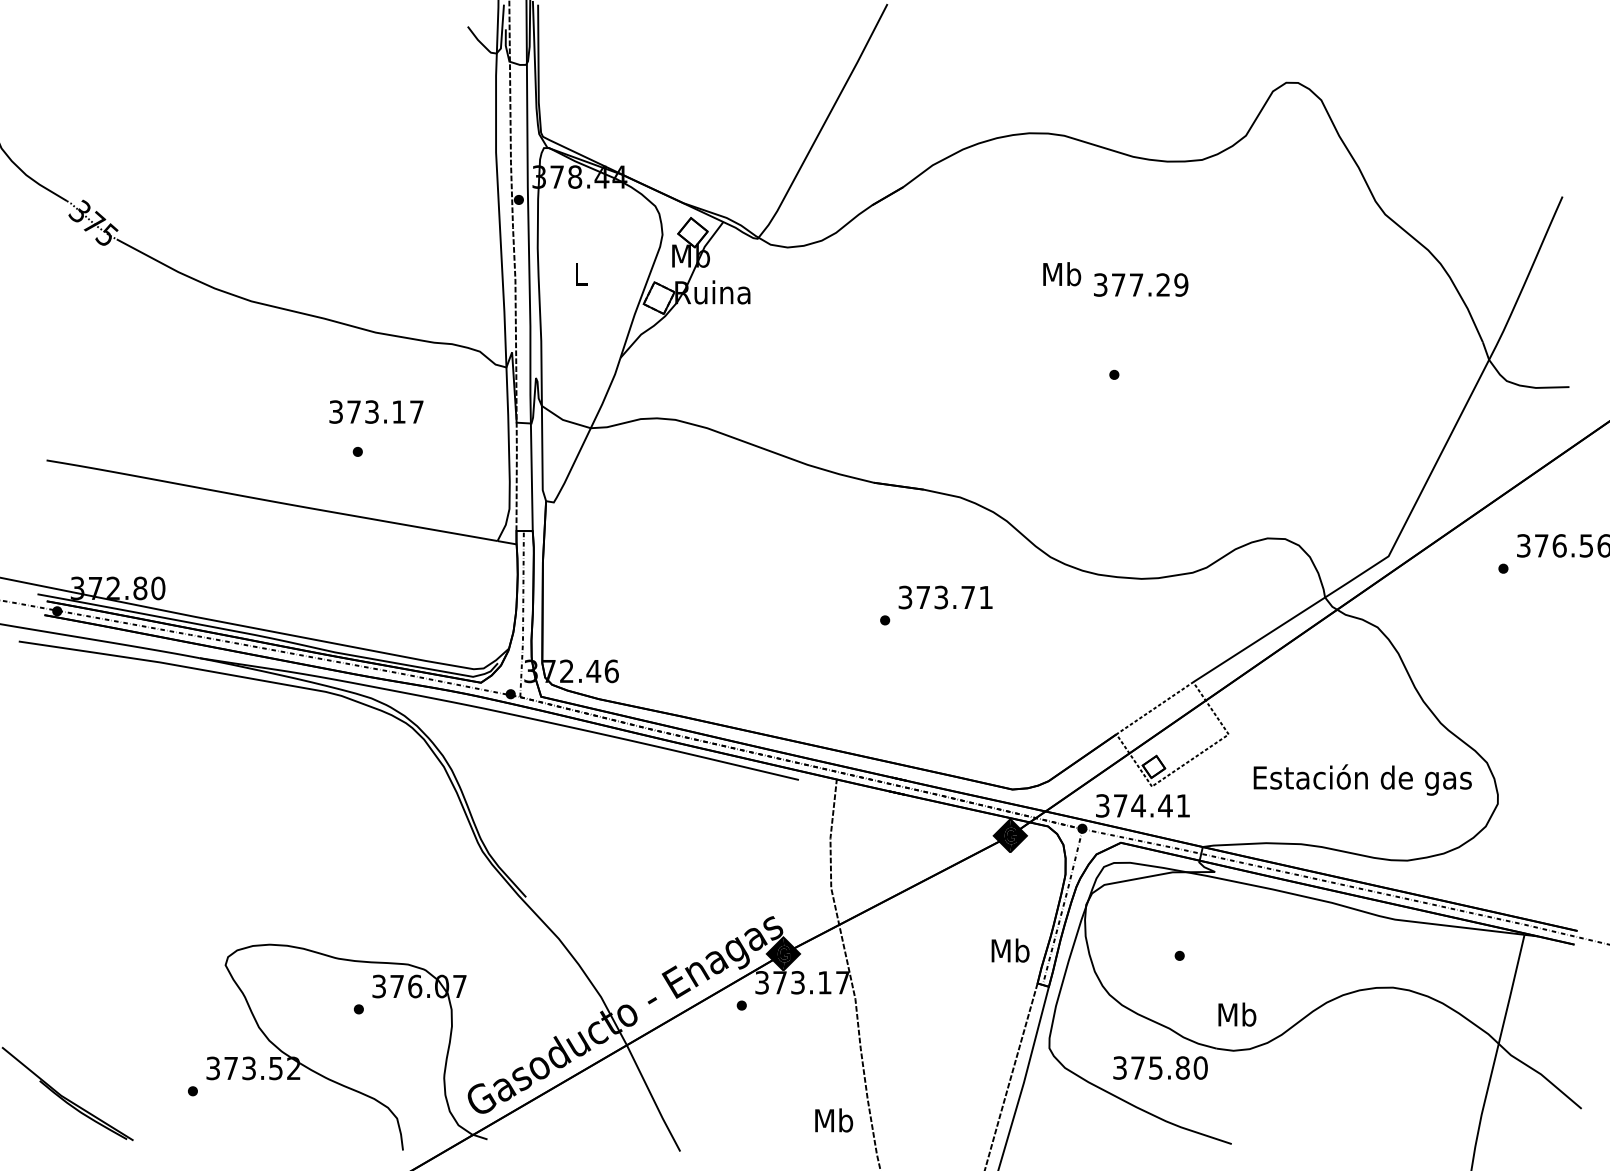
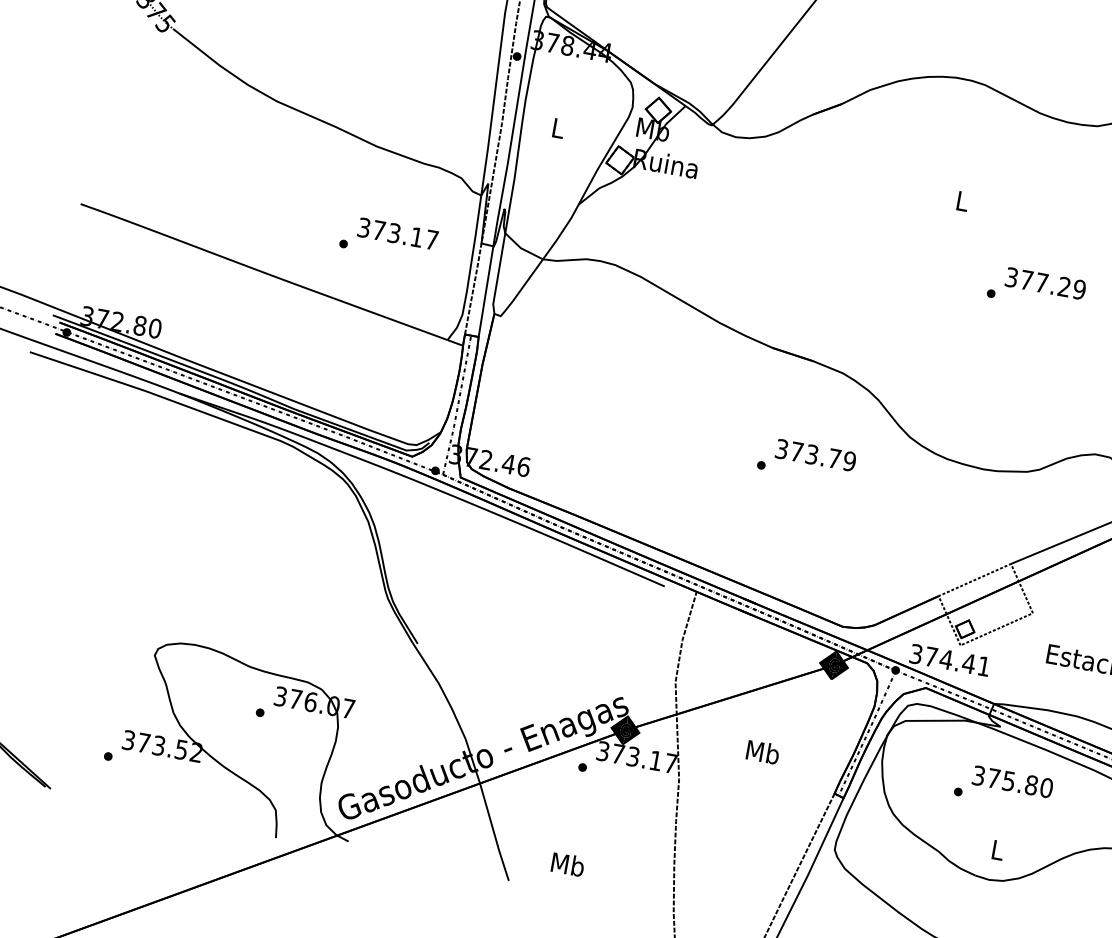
text: (1062, 274) -> (962, 201), Mb -> L
text: (1141, 284) -> (1046, 283), moved
text: (376, 411) -> (398, 233), moved
text: (986, 597) -> (850, 461), 373.71 -> 373.79
text: (1010, 950) -> (763, 752), moved
text: (1237, 1014) -> (997, 849), Mb -> L
text: (1160, 1067) -> (1012, 781), moved
text: (834, 1120) -> (568, 864), moved

